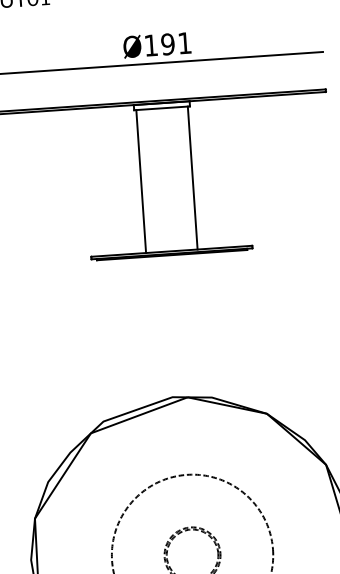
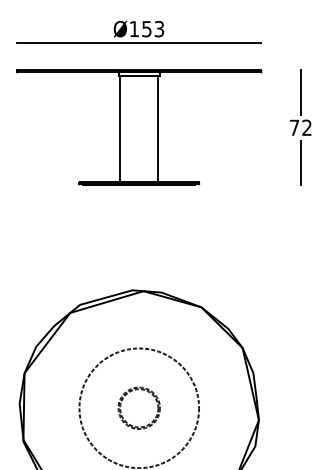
text: (176, 44) -> (153, 29), Ø191 -> Ø153

